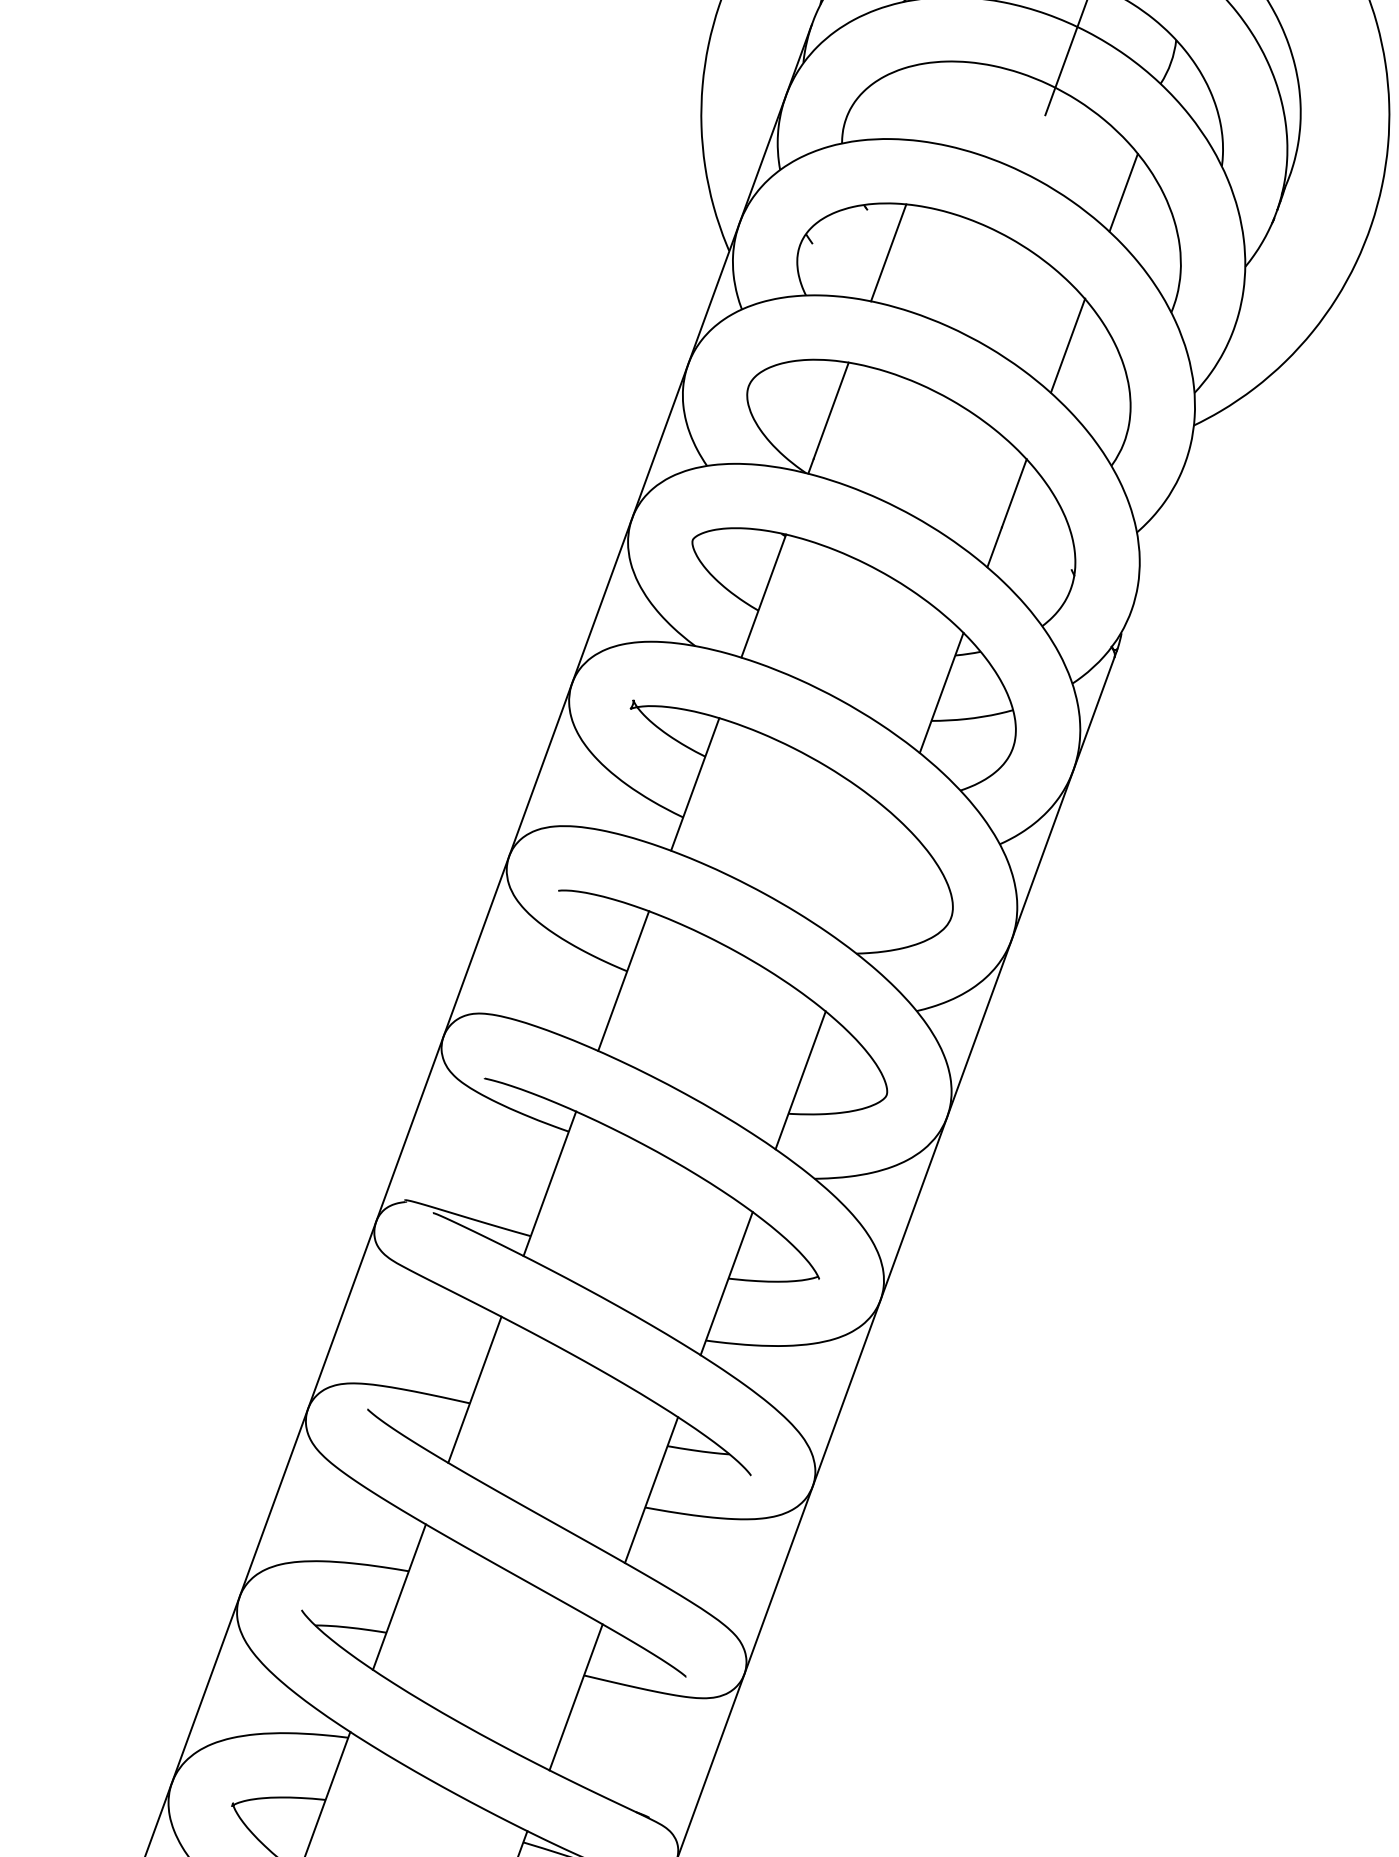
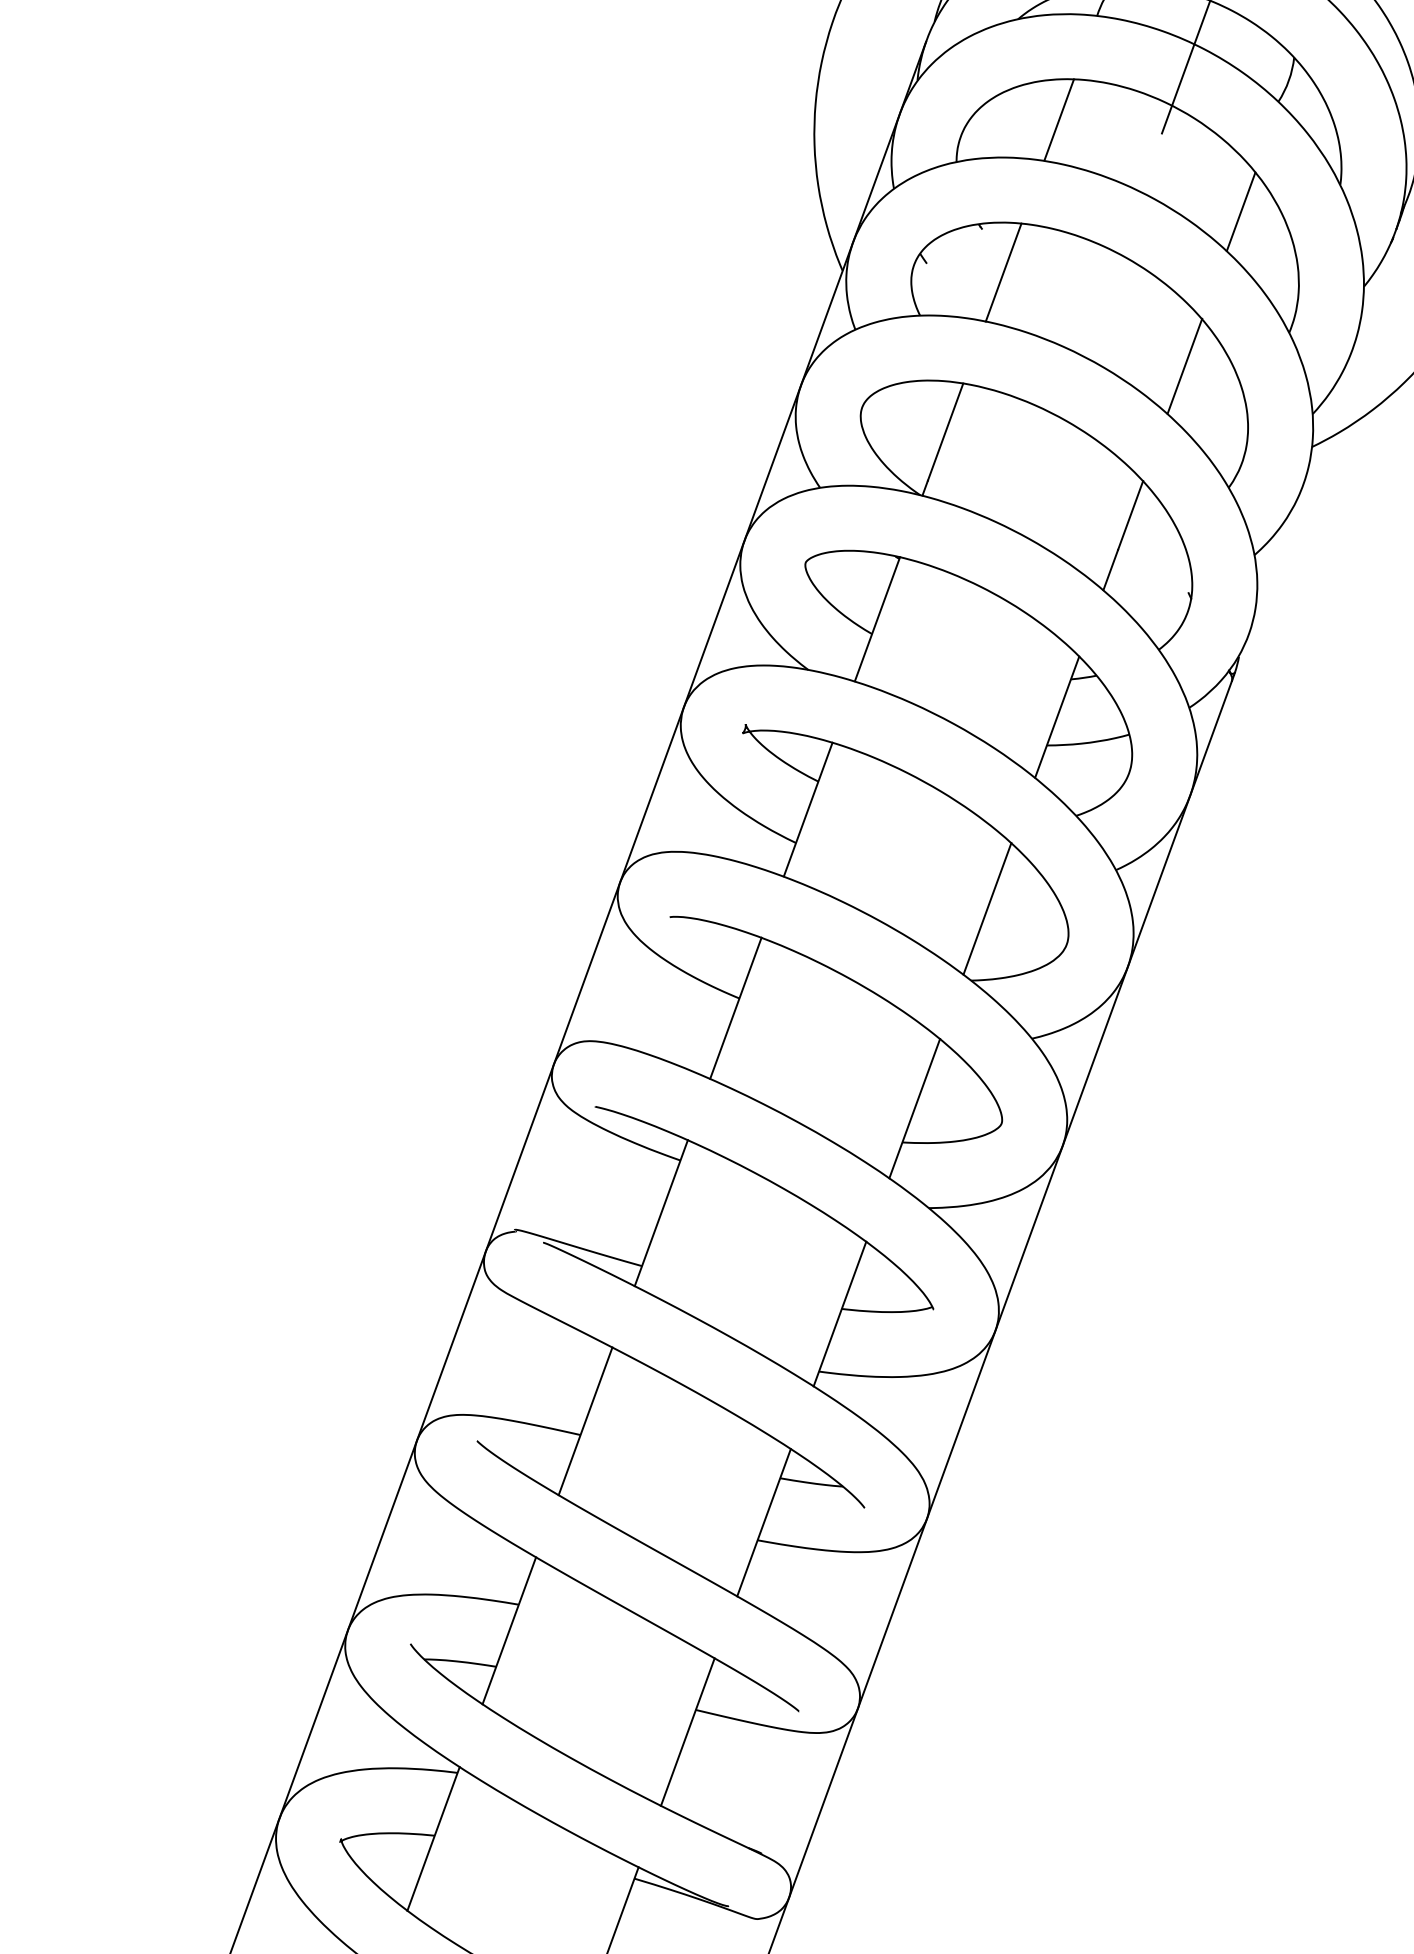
line: (942, 101) -> (1058, 119), added
line: (872, 882) -> (987, 908), added

